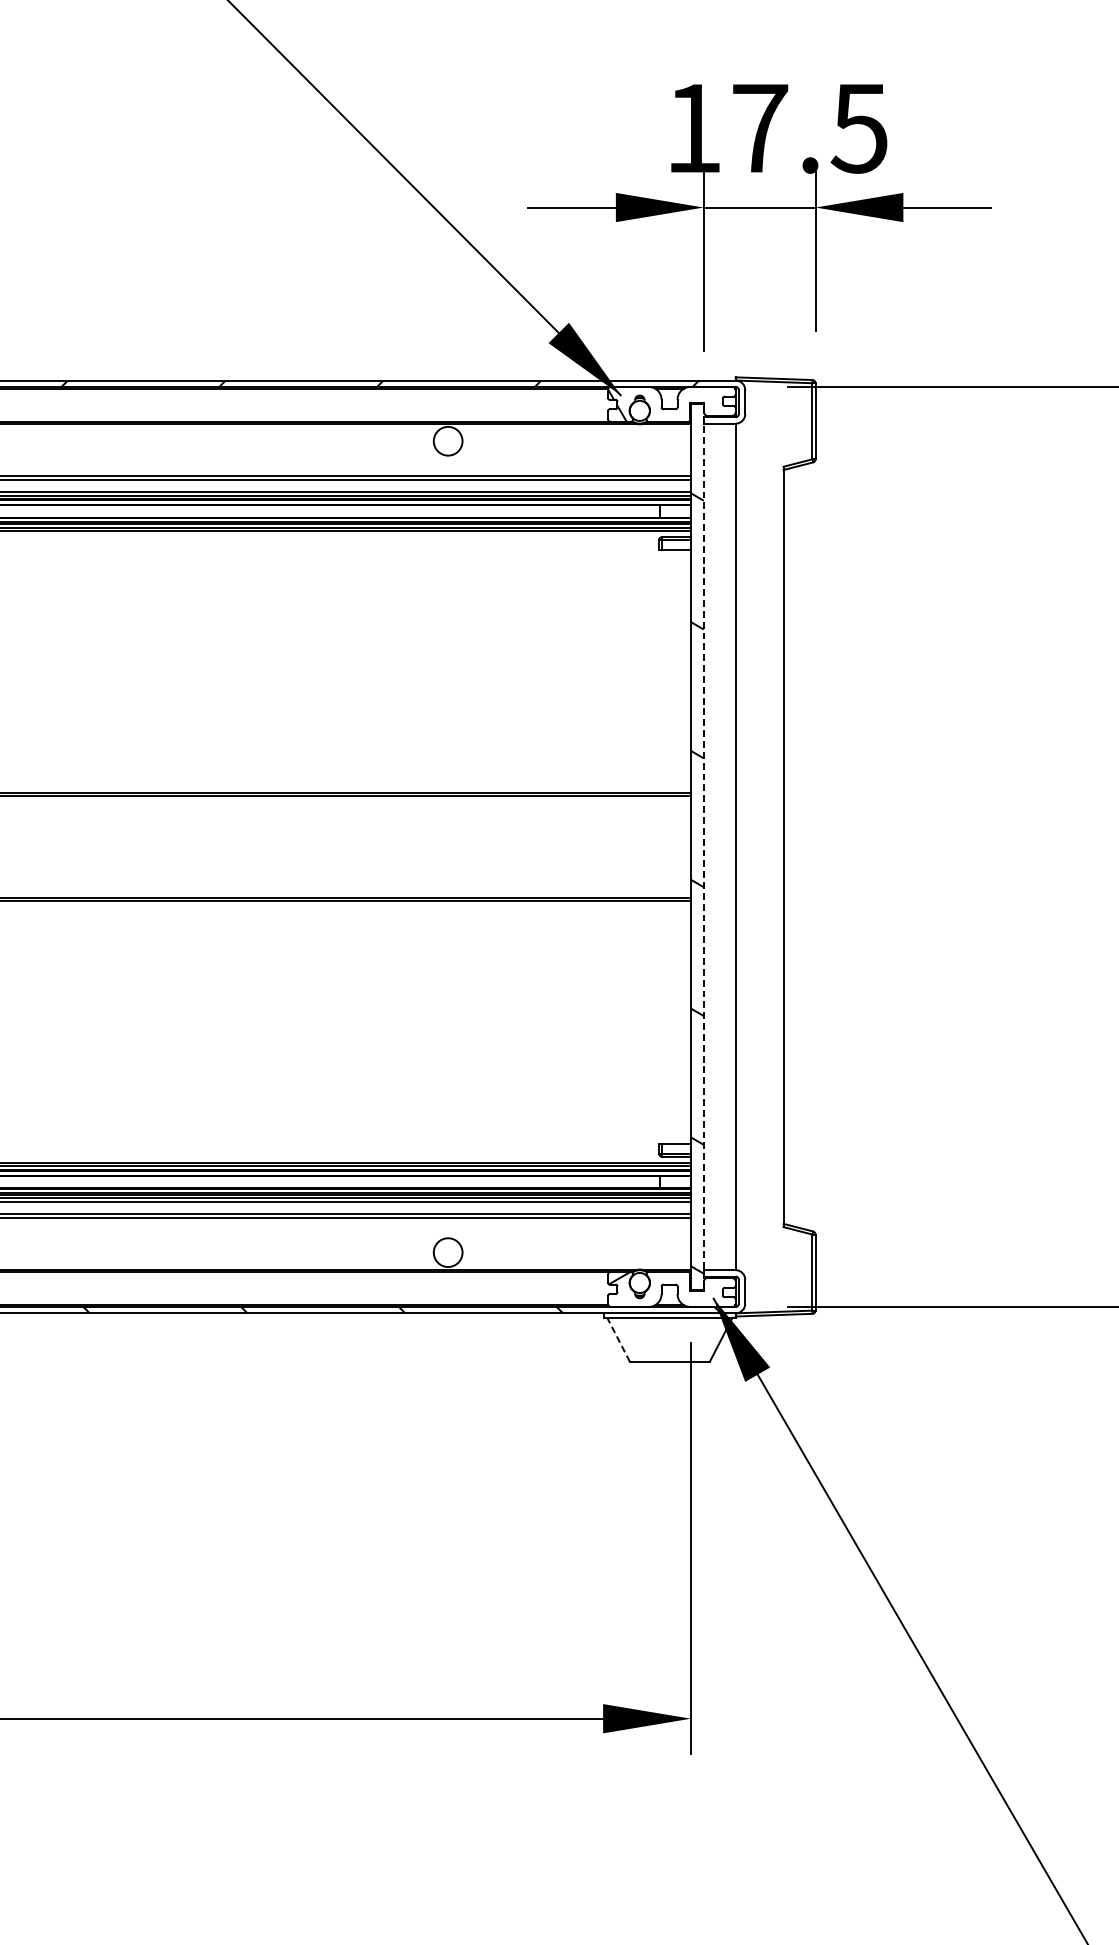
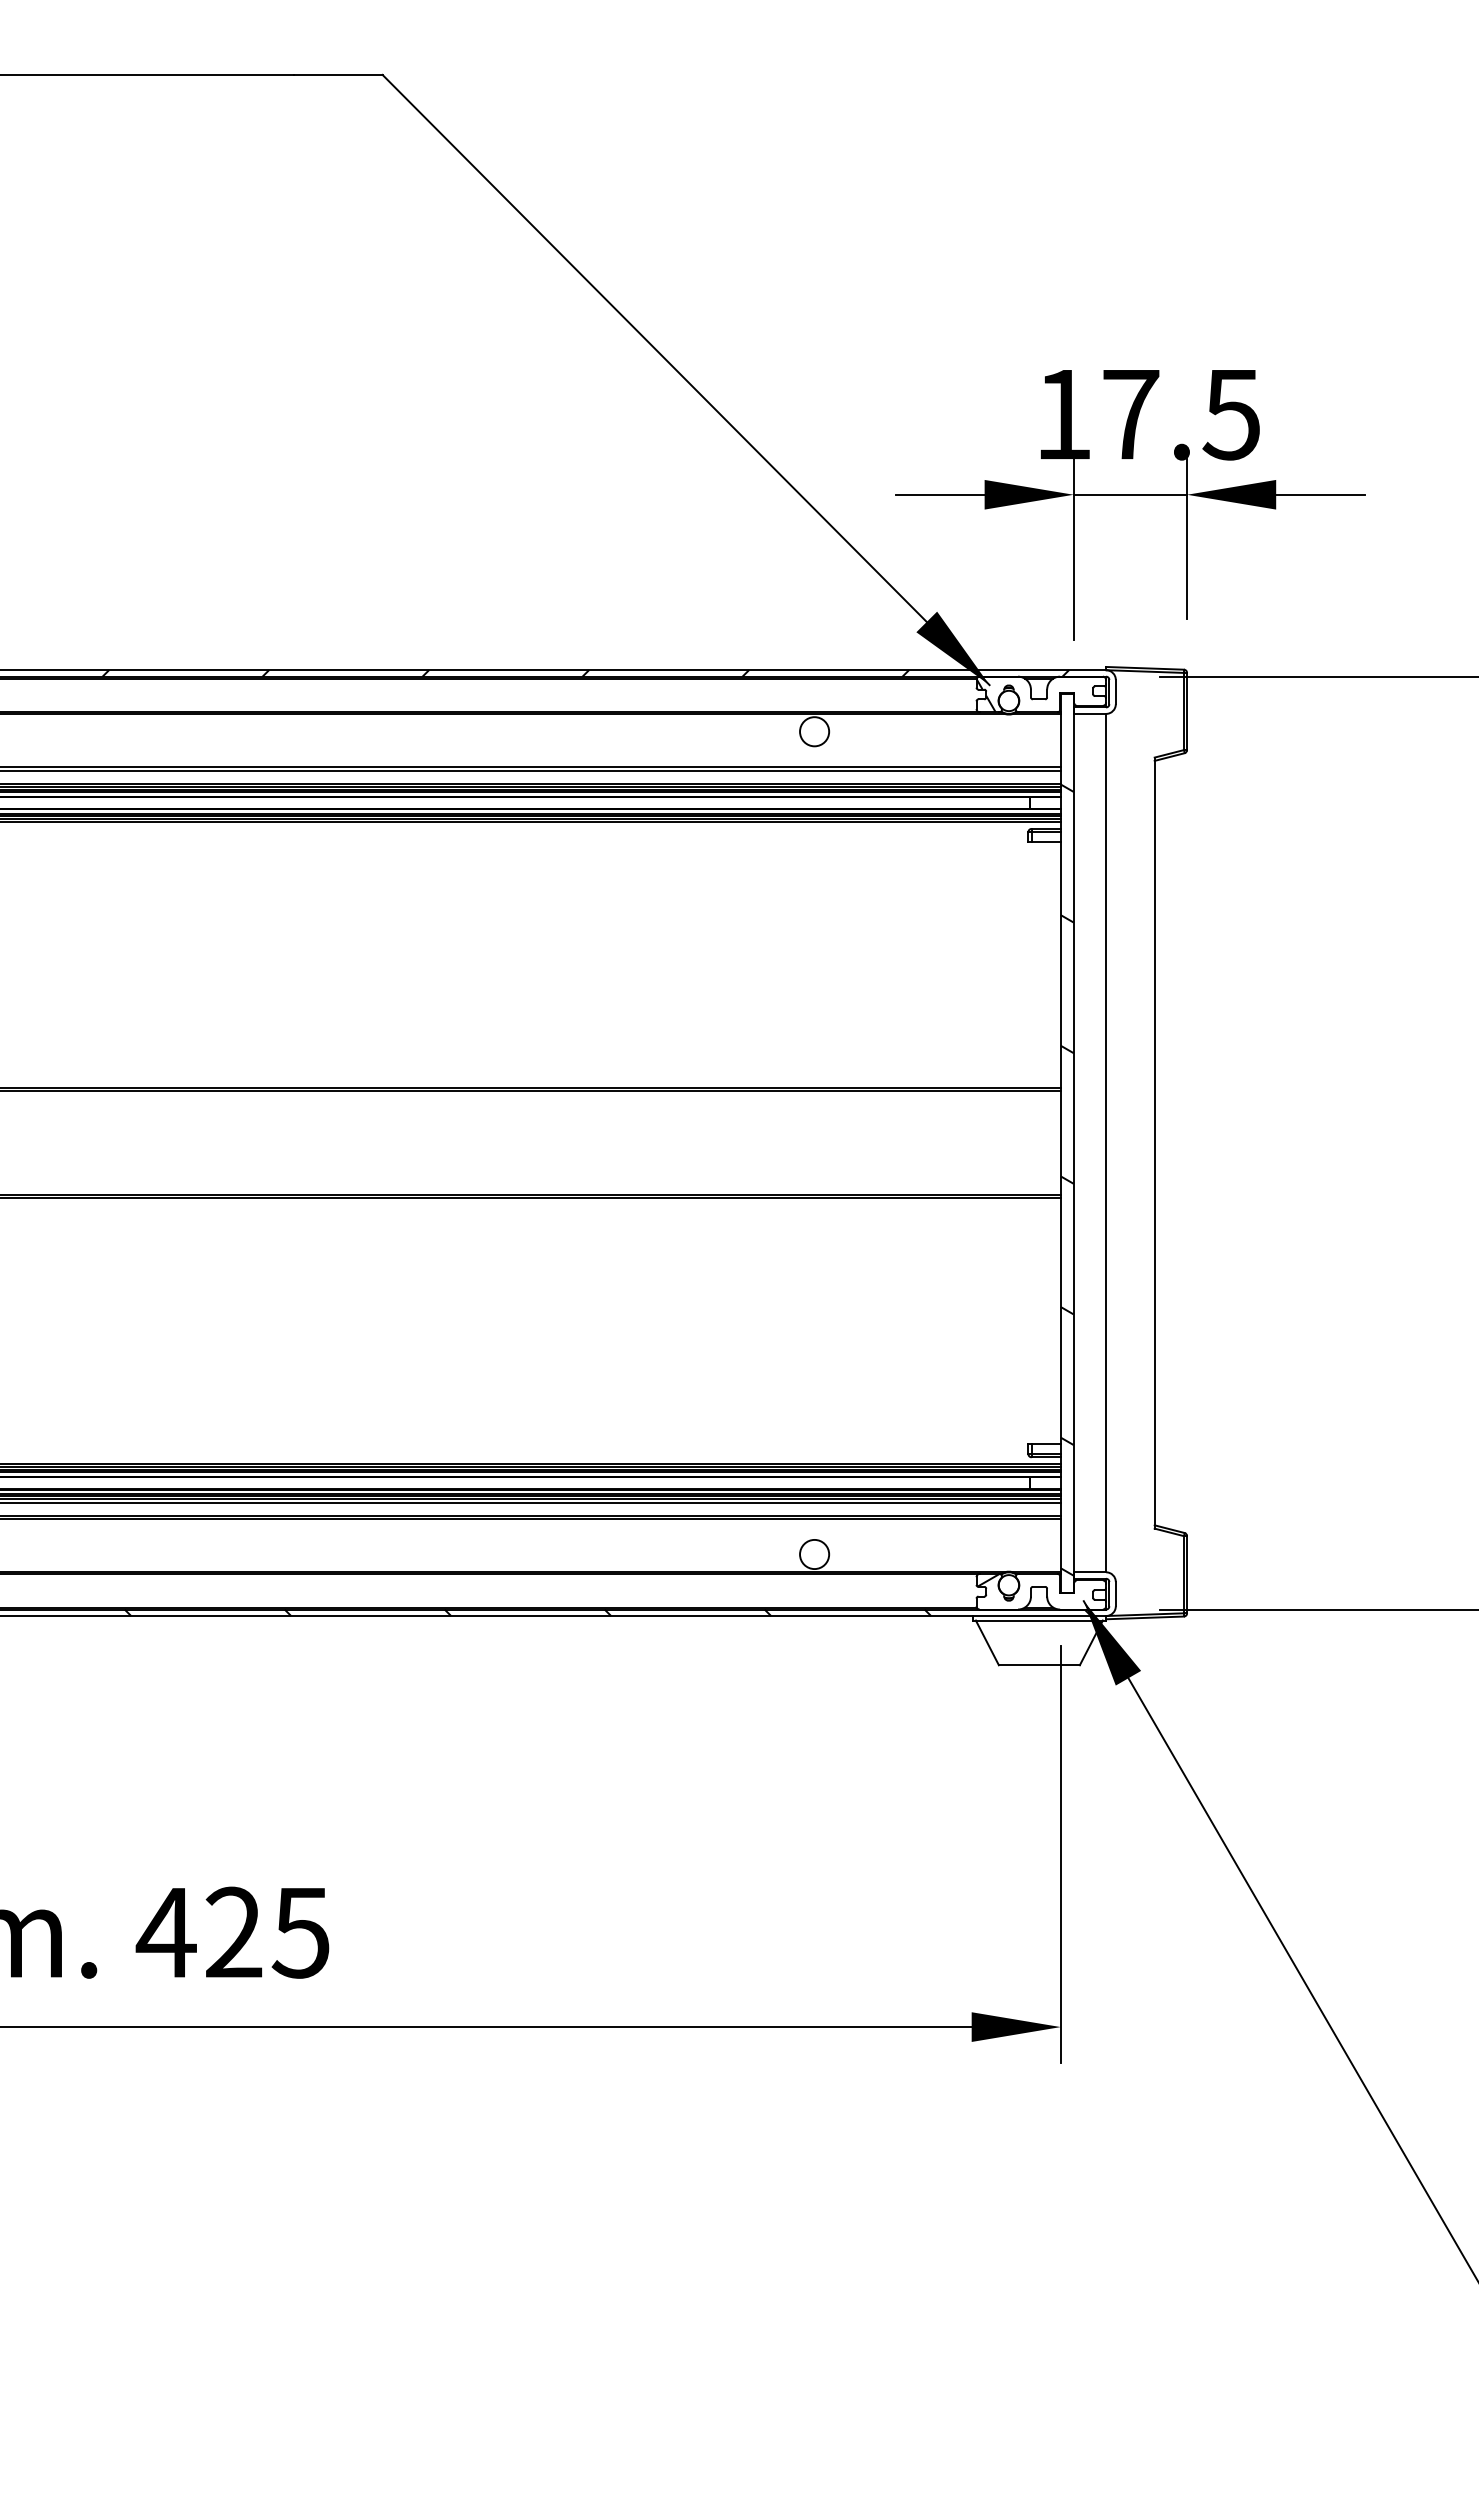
line: (703, 847) -> (1073, 1143), dashed -> solid
line: (618, 1339) -> (987, 1642), dashed -> solid

